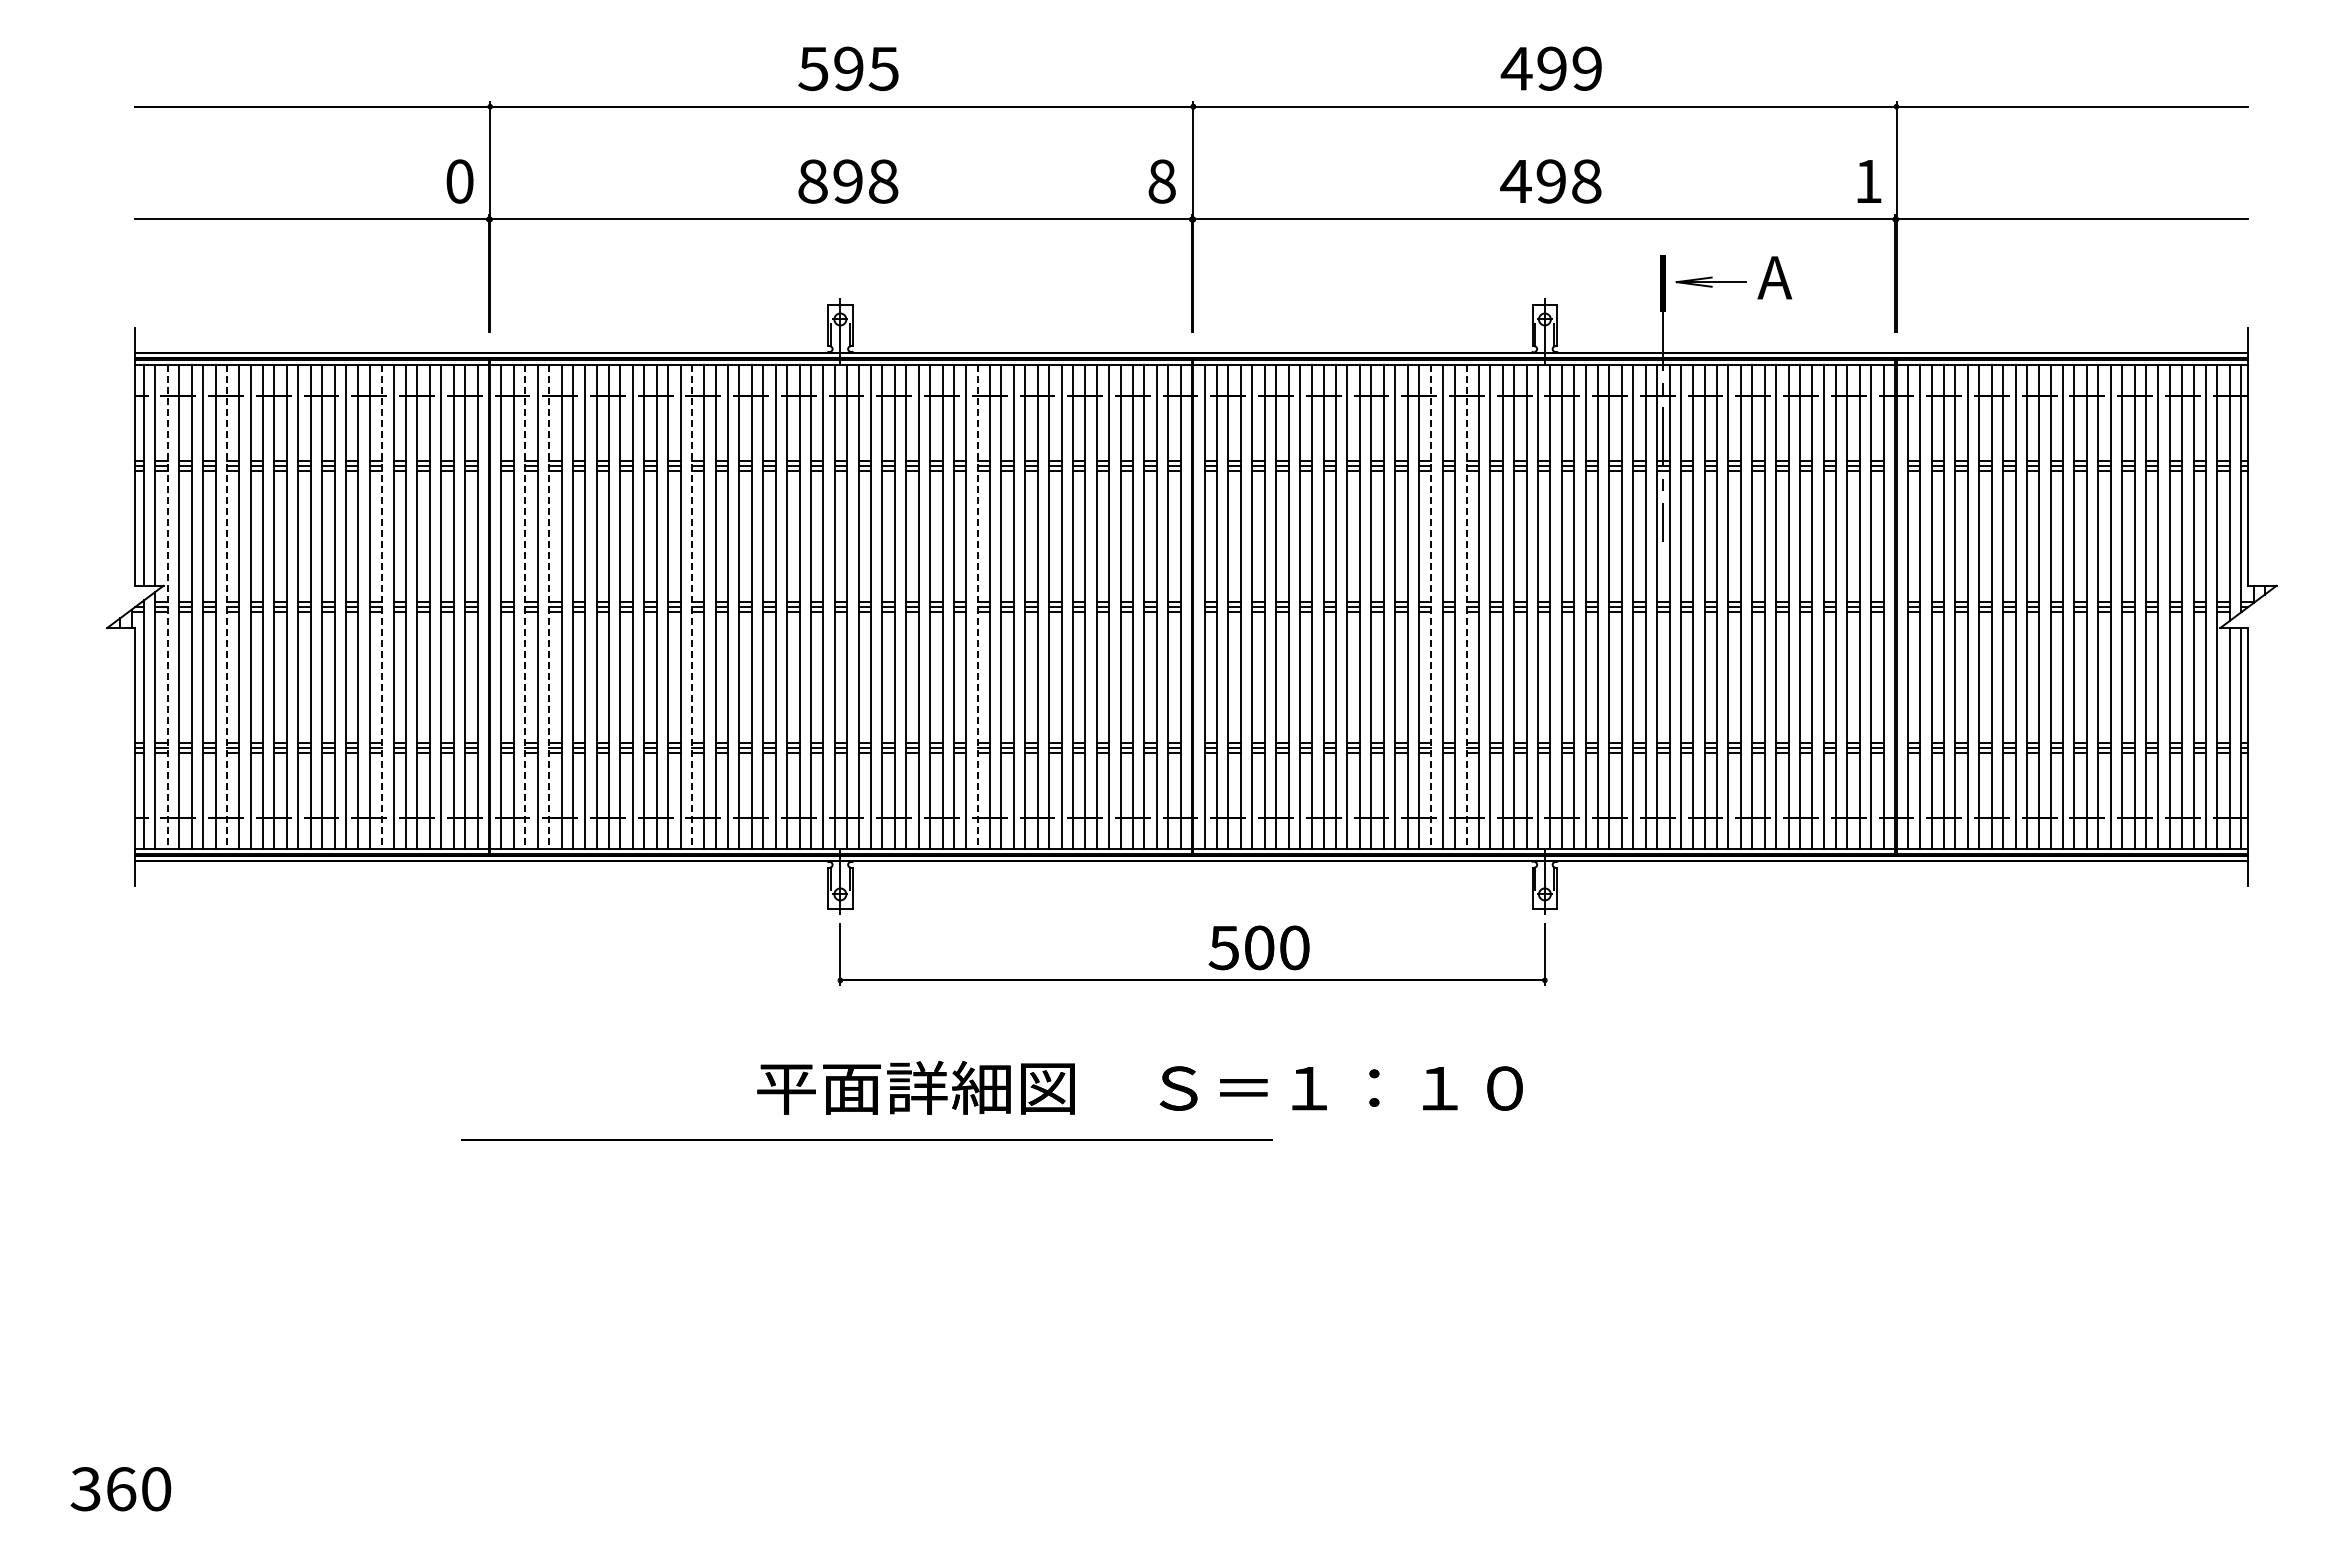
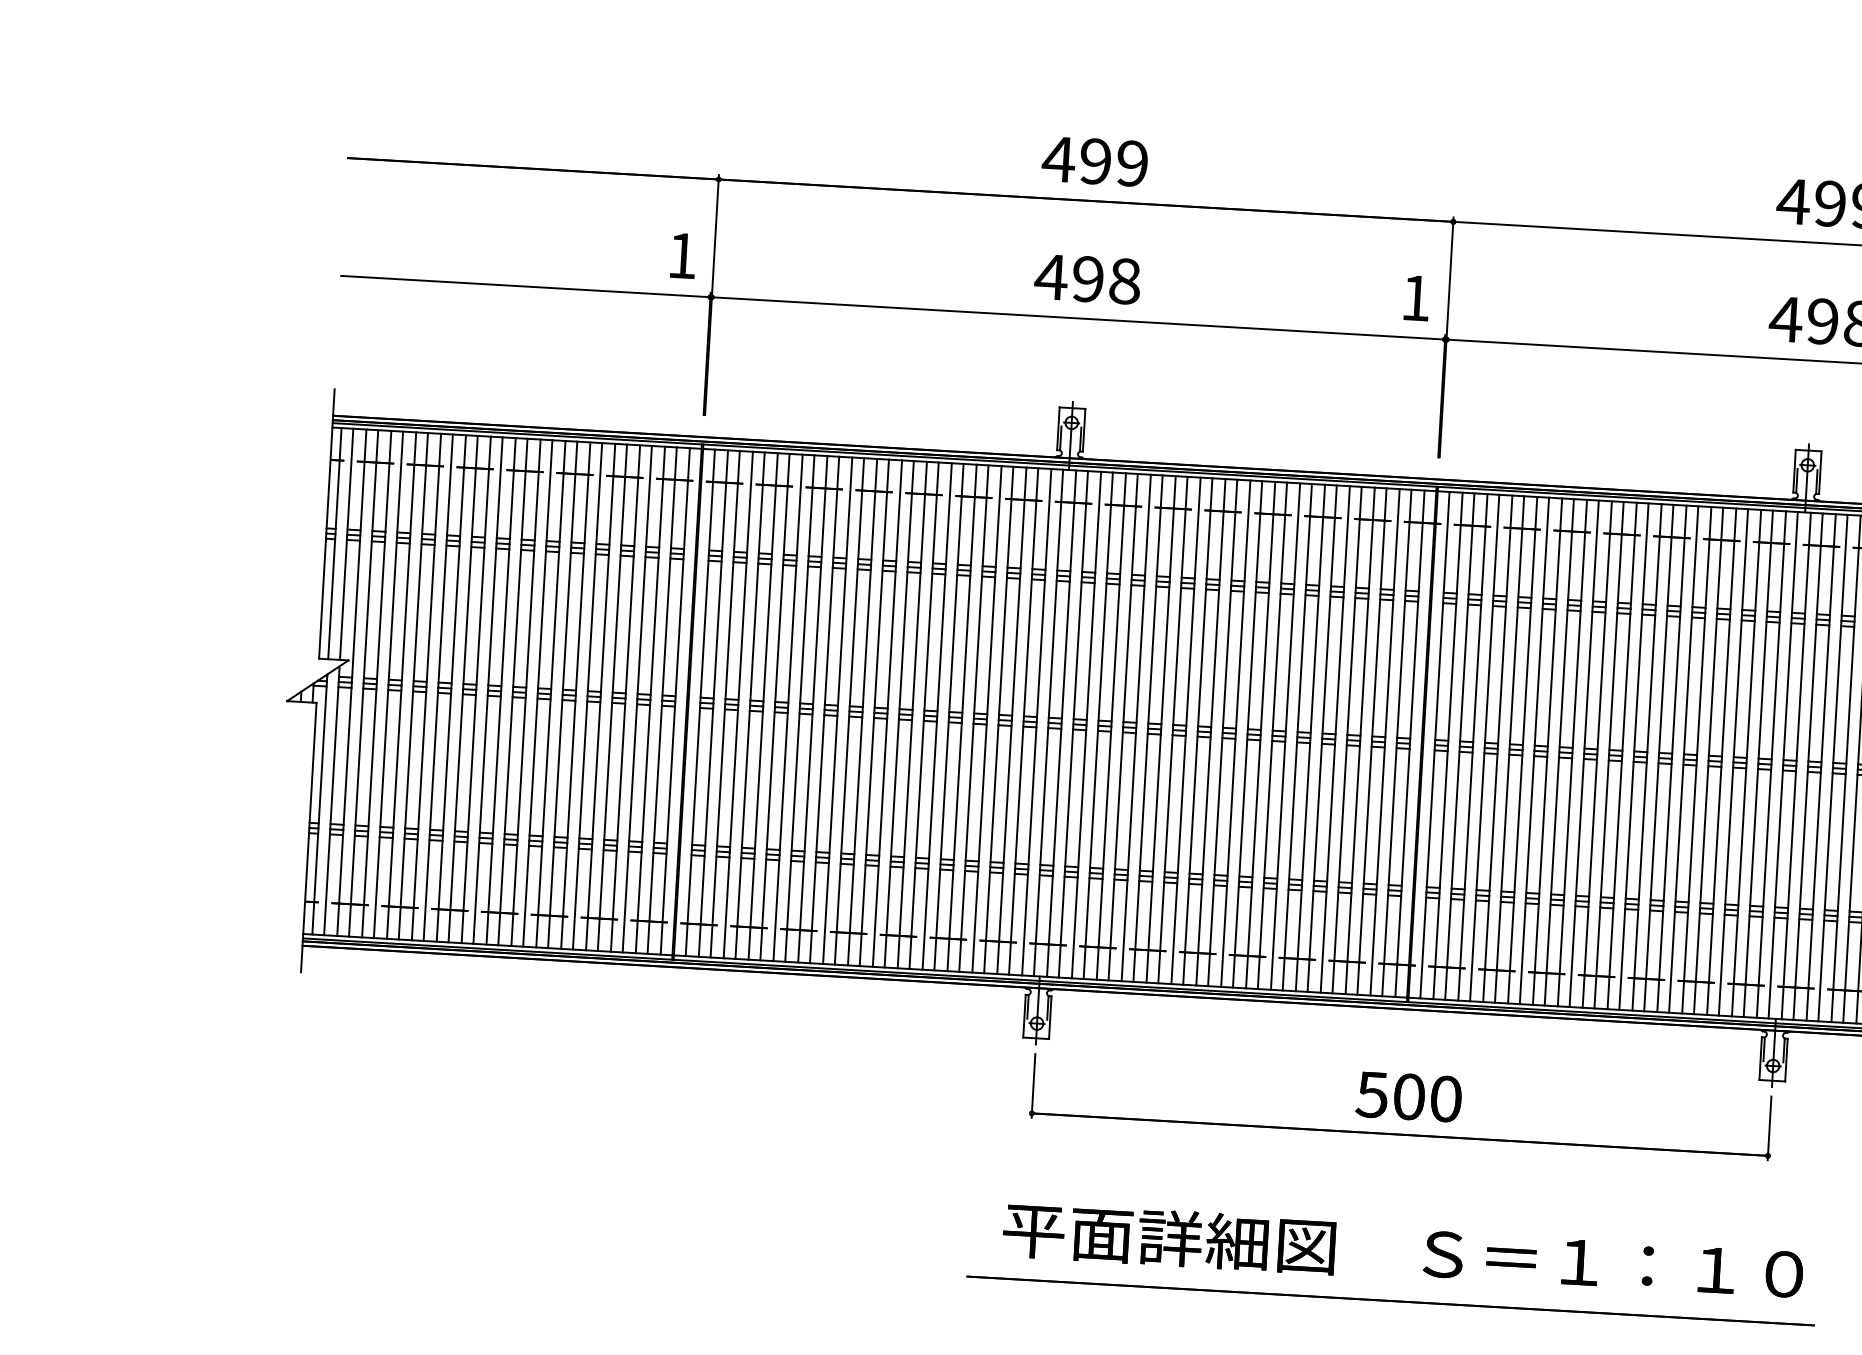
text: (847, 68) -> (1094, 161), 595 -> 499
text: (459, 181) -> (682, 255), 0 -> 1
text: (812, 181) -> (1050, 277), 898 -> 498
text: (1161, 181) -> (1415, 298), 8 -> 1
line: (167, 607) -> (351, 683), dashed -> solid
line: (226, 607) -> (413, 686), dashed -> solid
line: (382, 607) -> (576, 696), dashed -> solid
line: (525, 607) -> (725, 704), dashed -> solid
line: (549, 607) -> (750, 706), dashed -> solid
line: (691, 607) -> (898, 714), dashed -> solid
line: (977, 607) -> (1197, 732), dashed -> solid
line: (1431, 607) -> (1671, 759), dashed -> solid
line: (1466, 607) -> (1708, 761), dashed -> solid
text: (1258, 947) -> (1408, 1096), moved
text: (1139, 1087) -> (1402, 1251), moved
line: (866, 1139) -> (1390, 1300), moved

